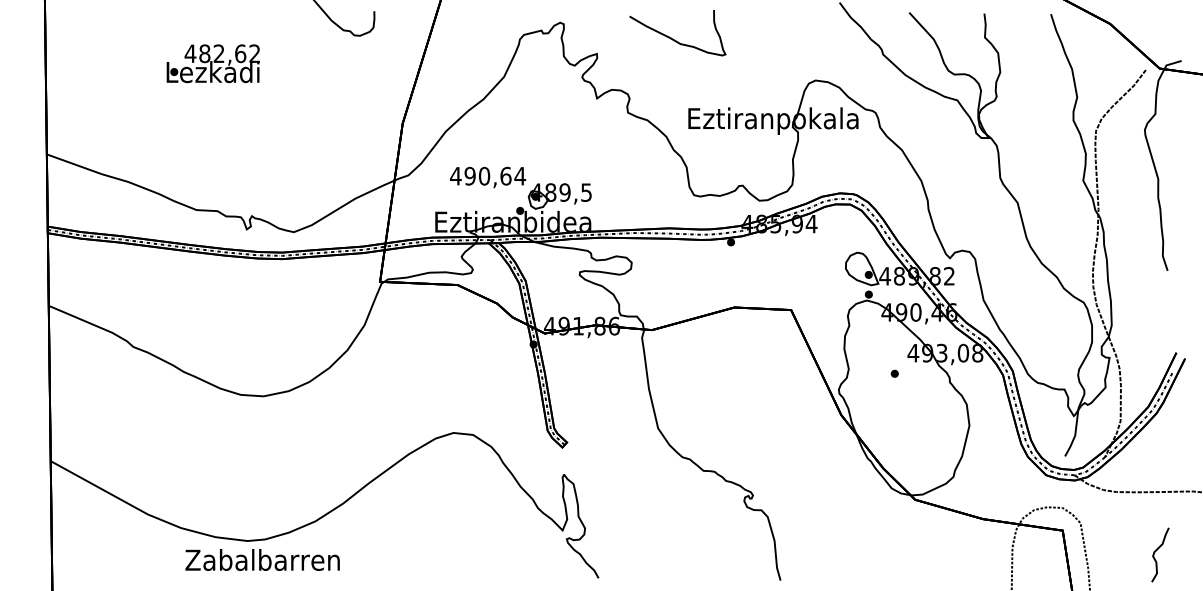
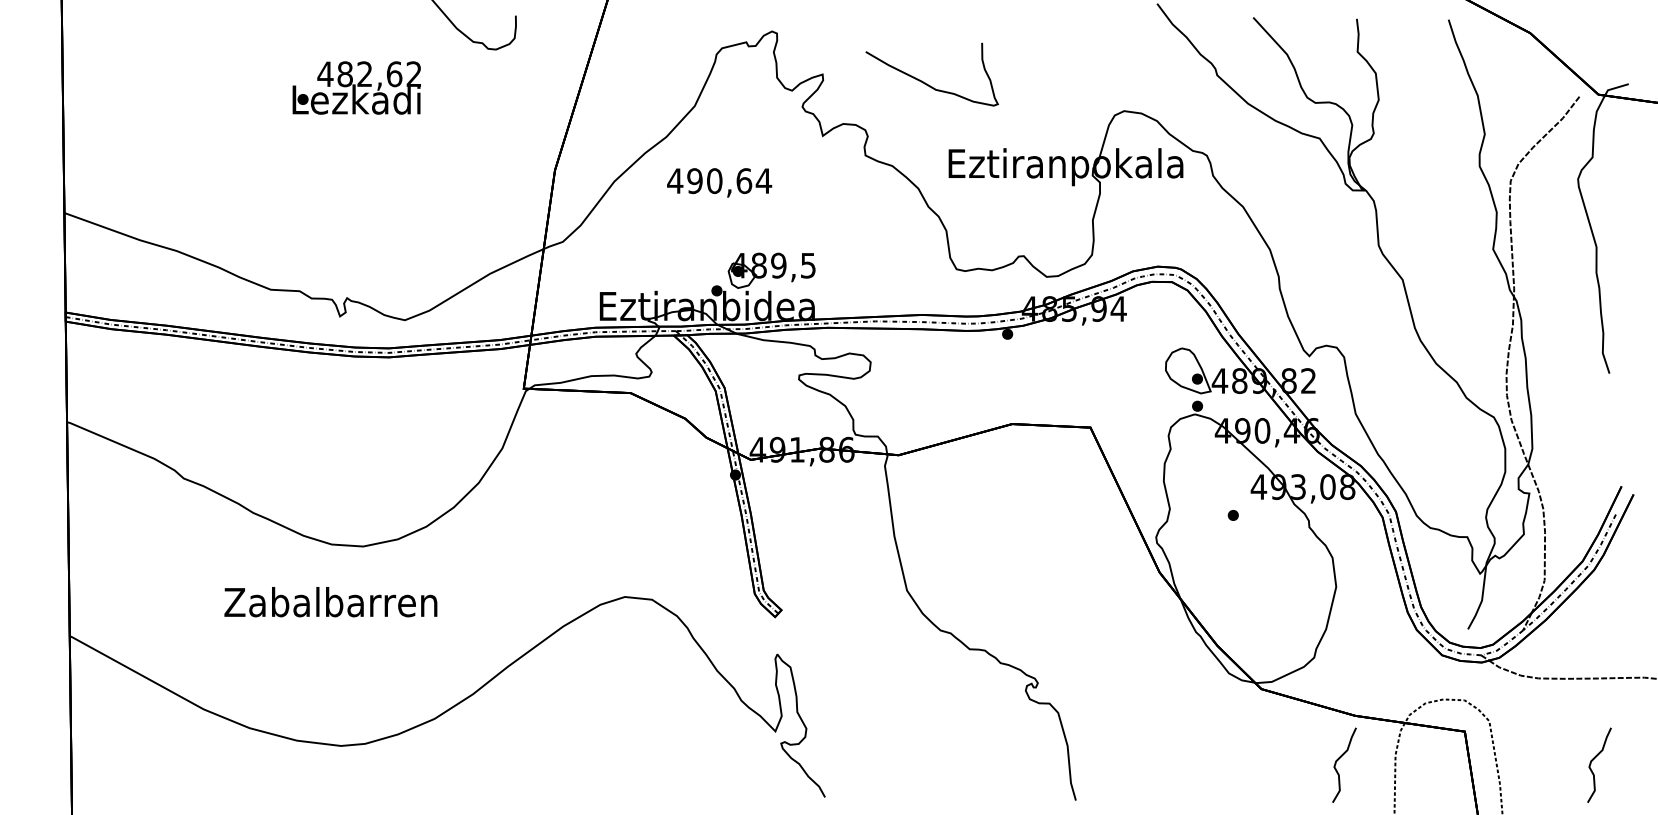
curve: (674, 39) -> (927, 83), moved
text: (213, 63) -> (356, 87), moved
text: (487, 177) -> (719, 182), moved
curve: (971, 550) -> (1339, 759), added
text: (262, 560) -> (330, 602), moved

